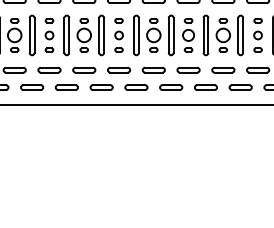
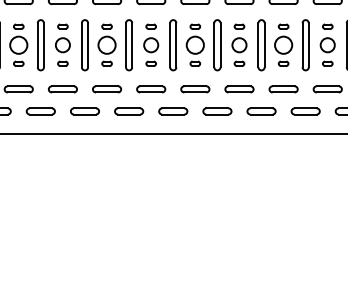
circle: (49, 35) -> (62, 45), size x1.43
circle: (119, 35) -> (151, 45), size x1.43
circle: (257, 35) -> (327, 45), size x1.43

